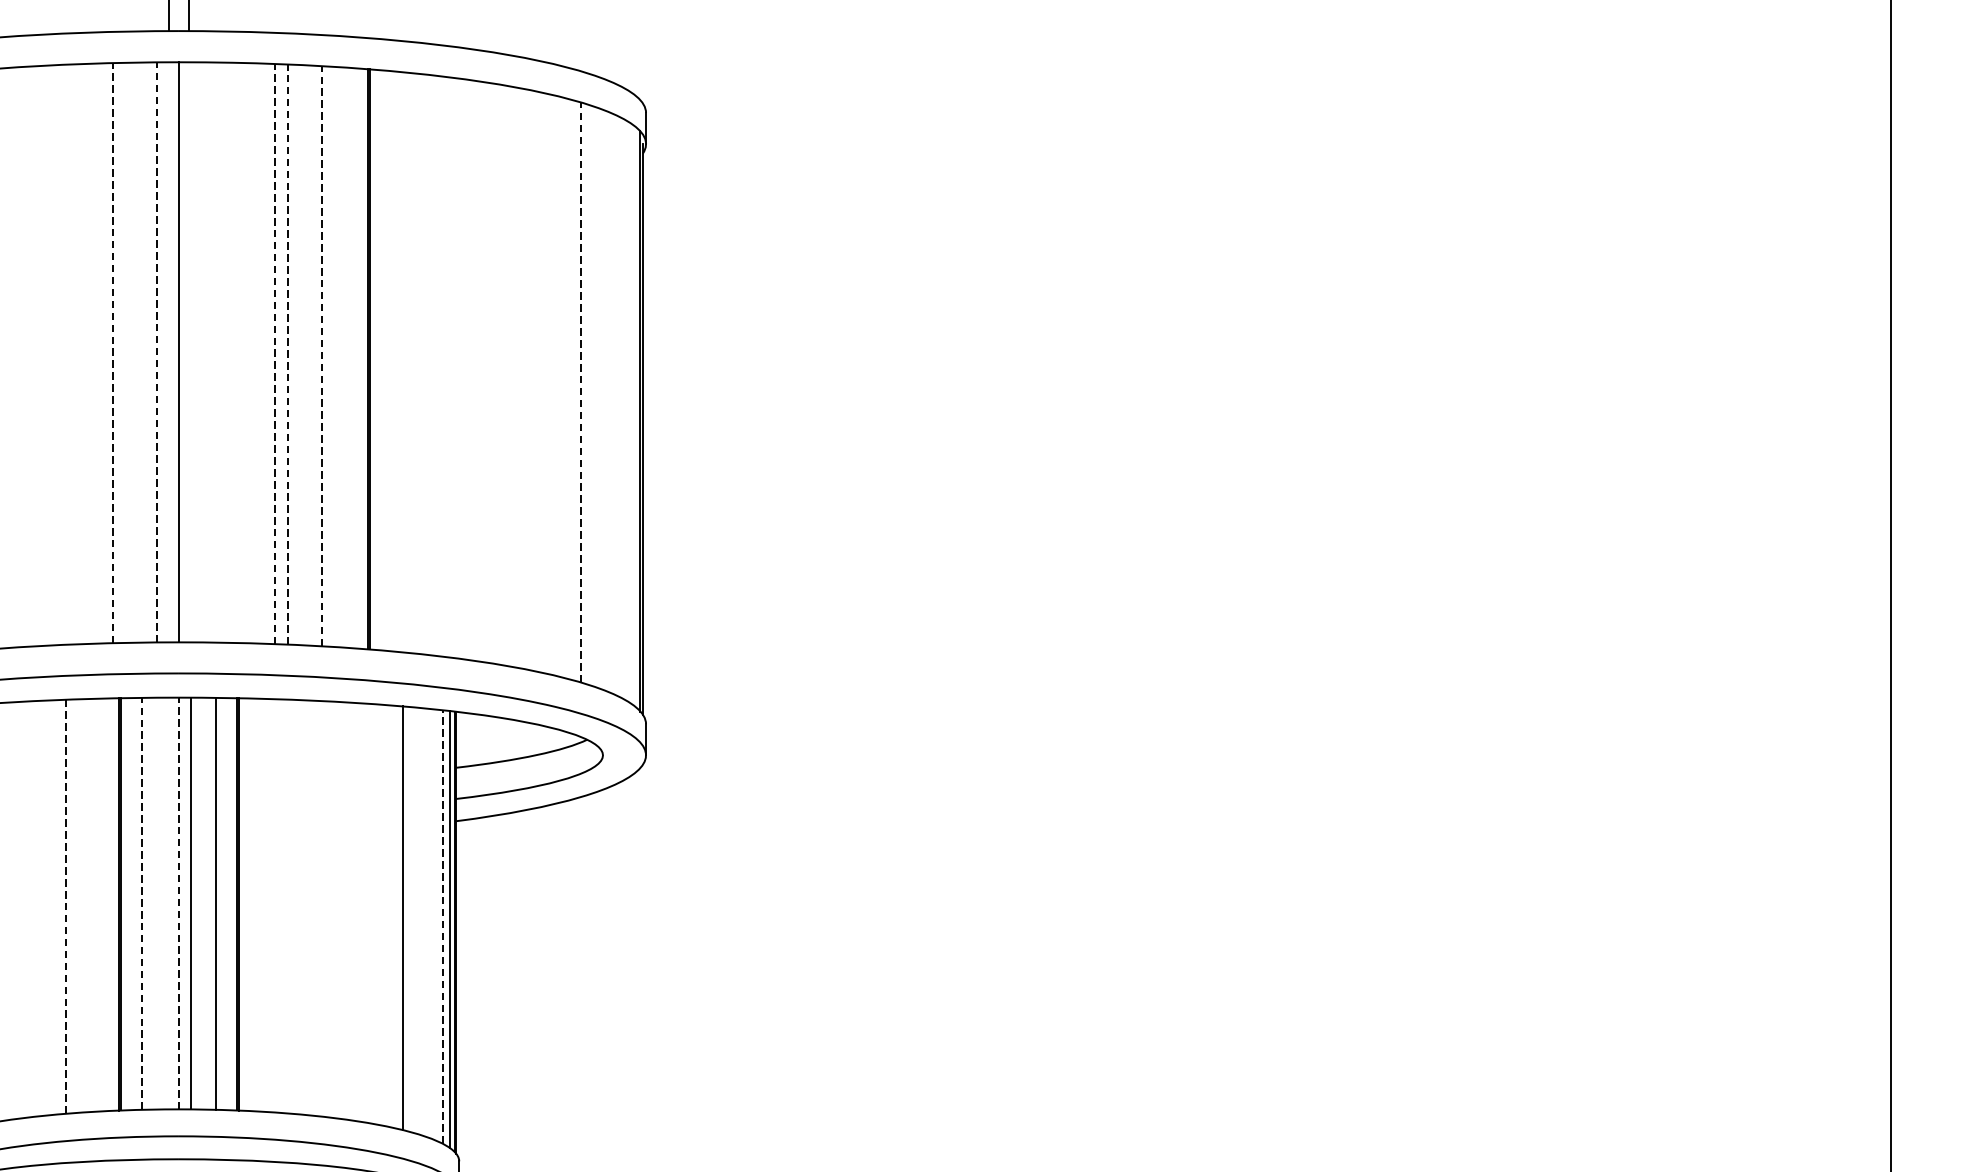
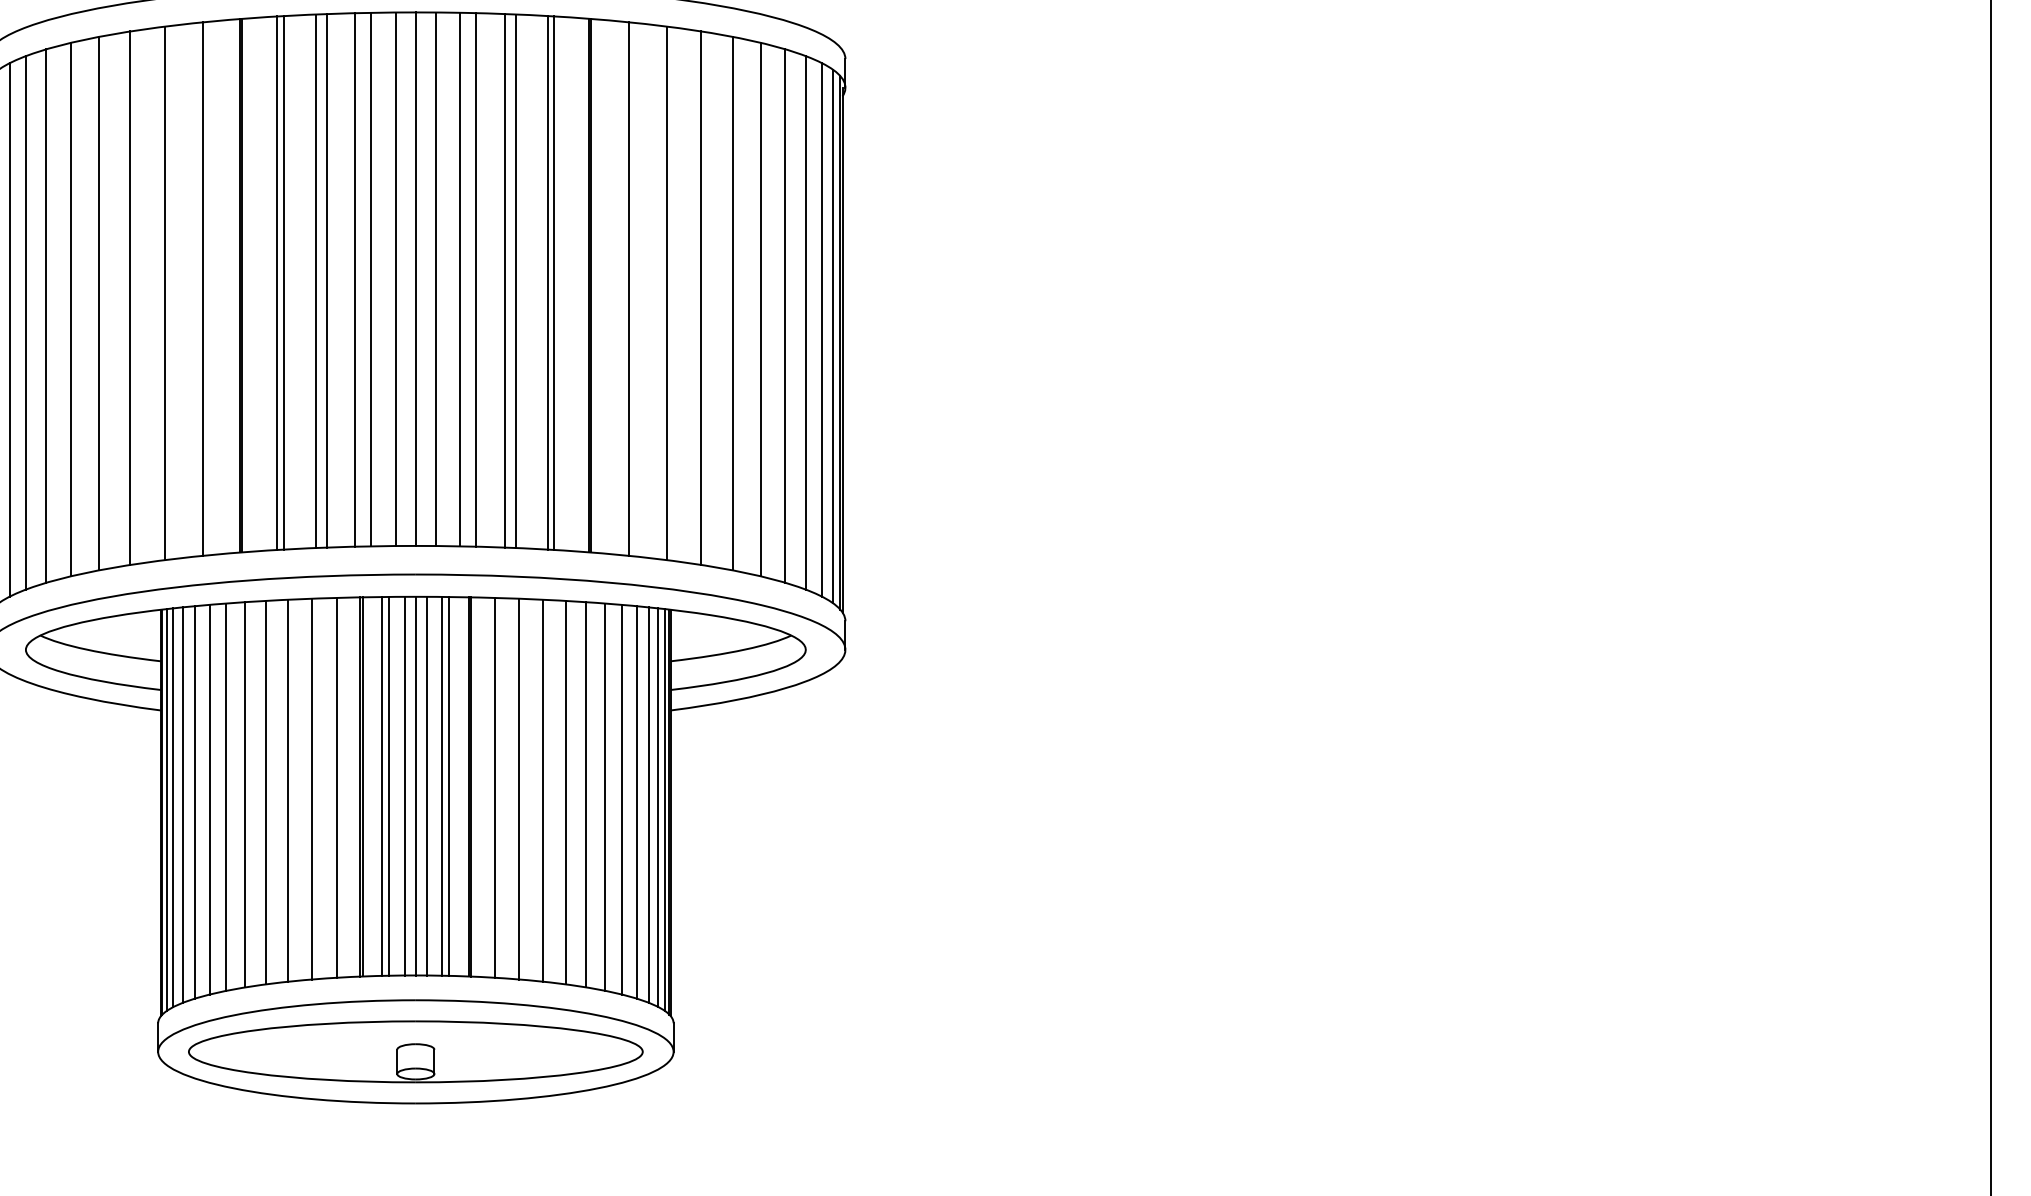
line: (113, 352) -> (355, 279), dashed -> solid
line: (130, 352) -> (371, 279), added
line: (156, 352) -> (395, 279), dashed -> solid
line: (201, 352) -> (436, 279), added
line: (227, 352) -> (460, 279), added
line: (244, 352) -> (476, 279), added
line: (82, 353) -> (327, 280), added
line: (275, 353) -> (504, 280), dashed -> solid
line: (69, 354) -> (315, 281), added
line: (287, 354) -> (515, 281), dashed -> solid
line: (28, 355) -> (277, 282), added
line: (35, 355) -> (283, 282), added
line: (322, 355) -> (547, 282), dashed -> solid
line: (329, 355) -> (554, 282), added
line: (411, 362) -> (629, 288), added
line: (451, 367) -> (666, 293), added
line: (489, 372) -> (701, 297), added
line: (523, 378) -> (732, 303), added
line: (554, 385) -> (761, 309), added
line: (580, 392) -> (785, 316), dashed -> solid
line: (602, 399) -> (805, 322), added
line: (620, 407) -> (821, 329), added
line: (633, 414) -> (833, 336), added
line: (166, 902) -> (404, 785), added
line: (178, 902) -> (415, 785), dashed -> solid
line: (142, 903) -> (382, 786), dashed -> solid
line: (150, 903) -> (389, 786), added
line: (207, 903) -> (442, 786), added
line: (93, 904) -> (337, 787), added
line: (264, 904) -> (494, 787), added
line: (66, 906) -> (312, 788), dashed -> solid
line: (291, 906) -> (519, 788), added
line: (40, 908) -> (288, 790), added
line: (317, 908) -> (543, 790), added
line: (16, 910) -> (266, 792), added
line: (341, 910) -> (565, 792), added
line: (364, 912) -> (586, 794), added
line: (385, 914) -> (605, 796), added
line: (418, 921) -> (636, 802), added
line: (431, 923) -> (648, 804), added
line: (442, 926) -> (658, 807), dashed -> solid

